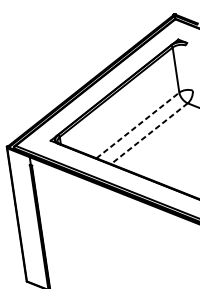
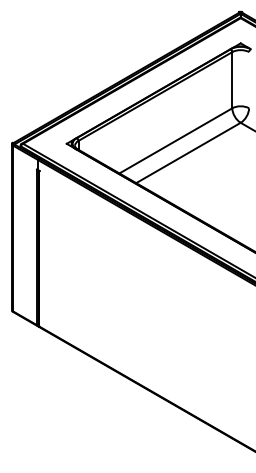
line: (138, 125) -> (176, 140), dashed -> solid
line: (149, 134) -> (188, 153), dashed -> solid

